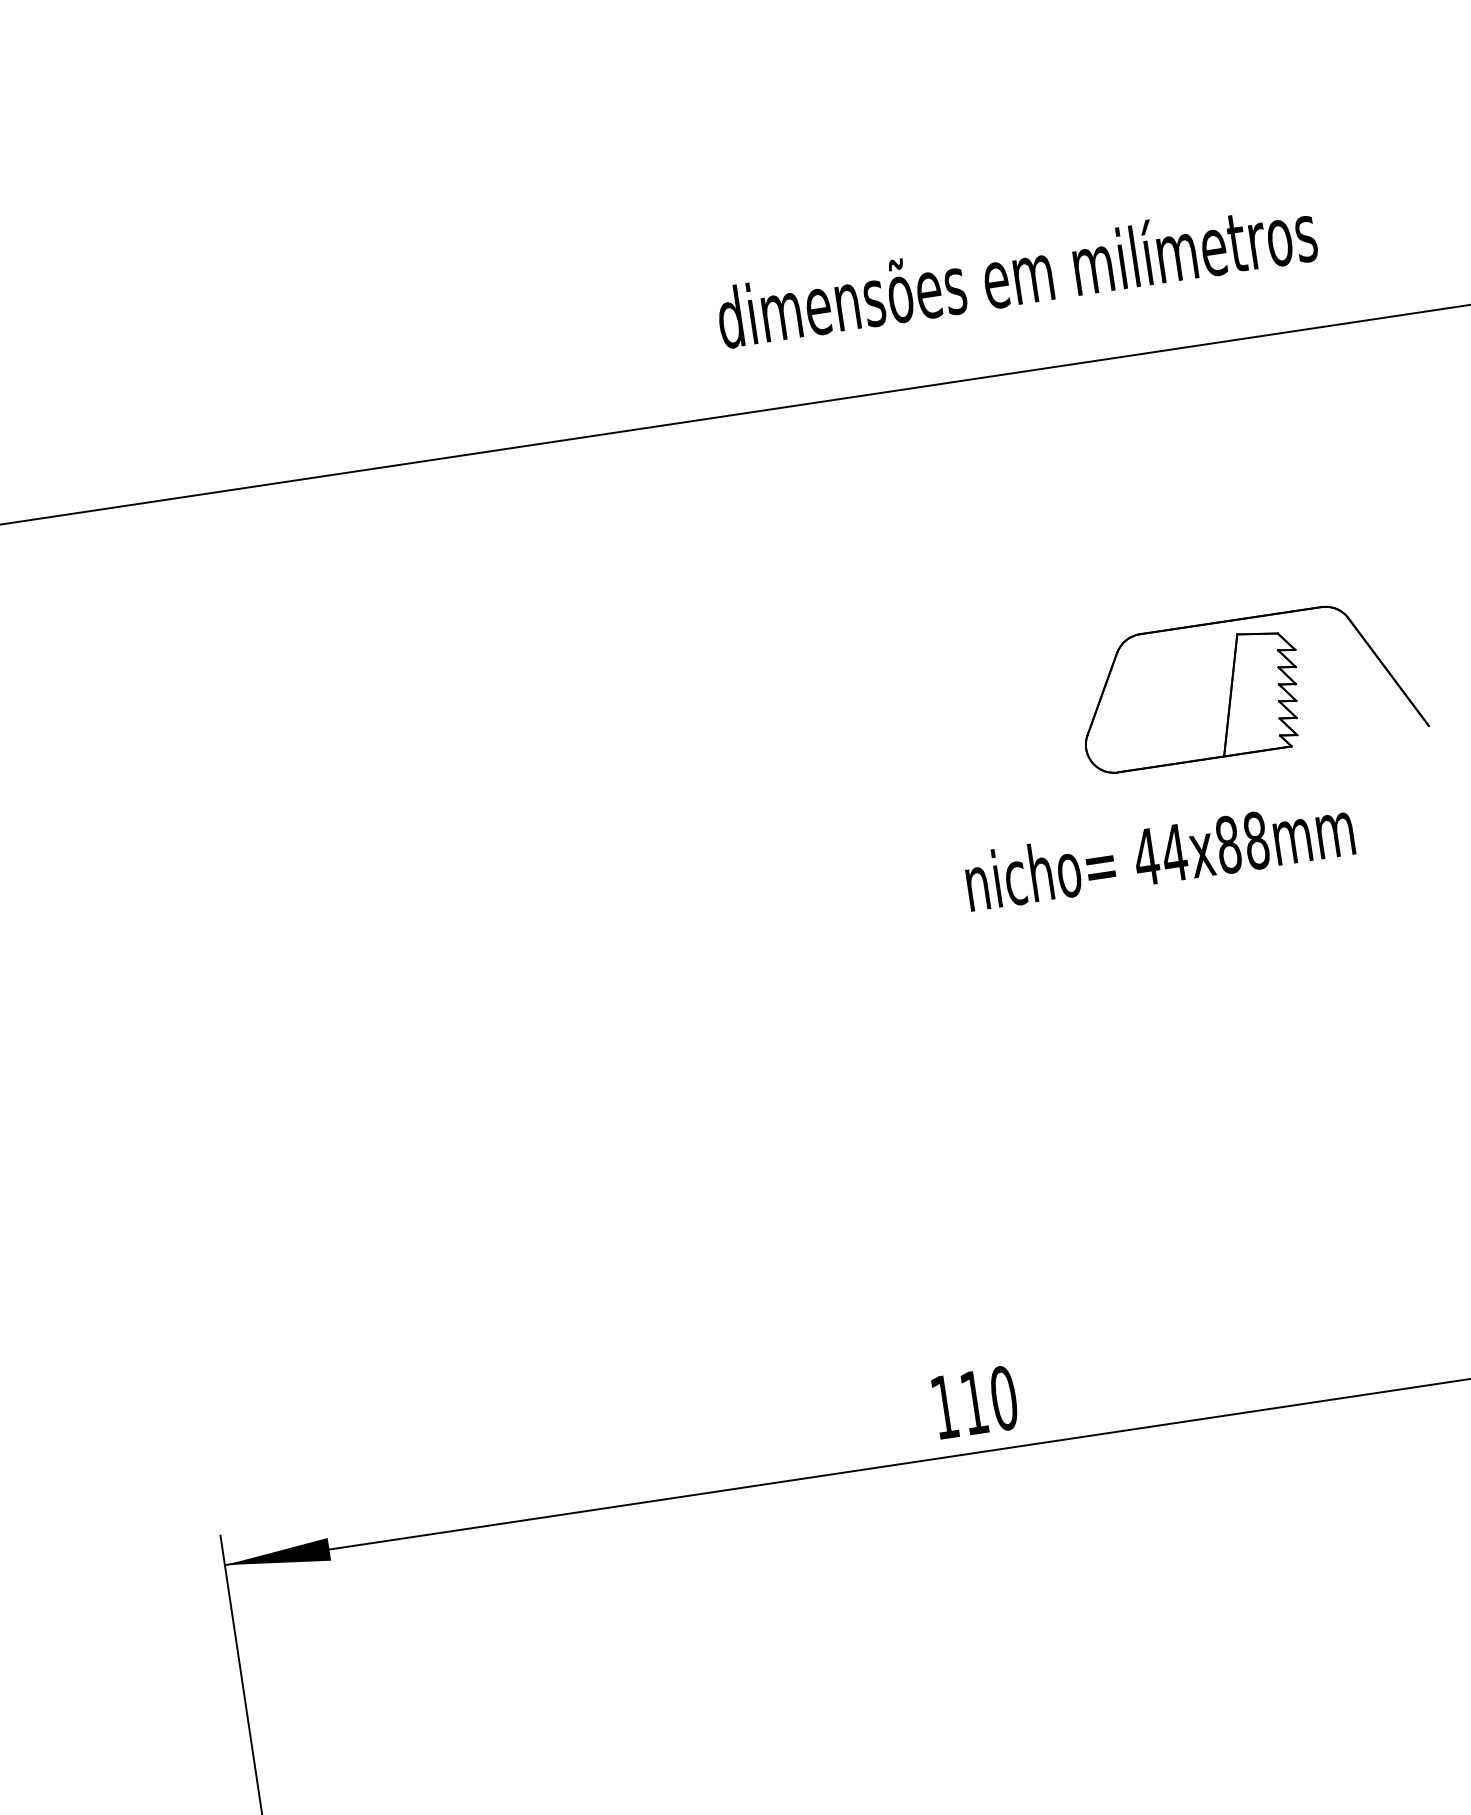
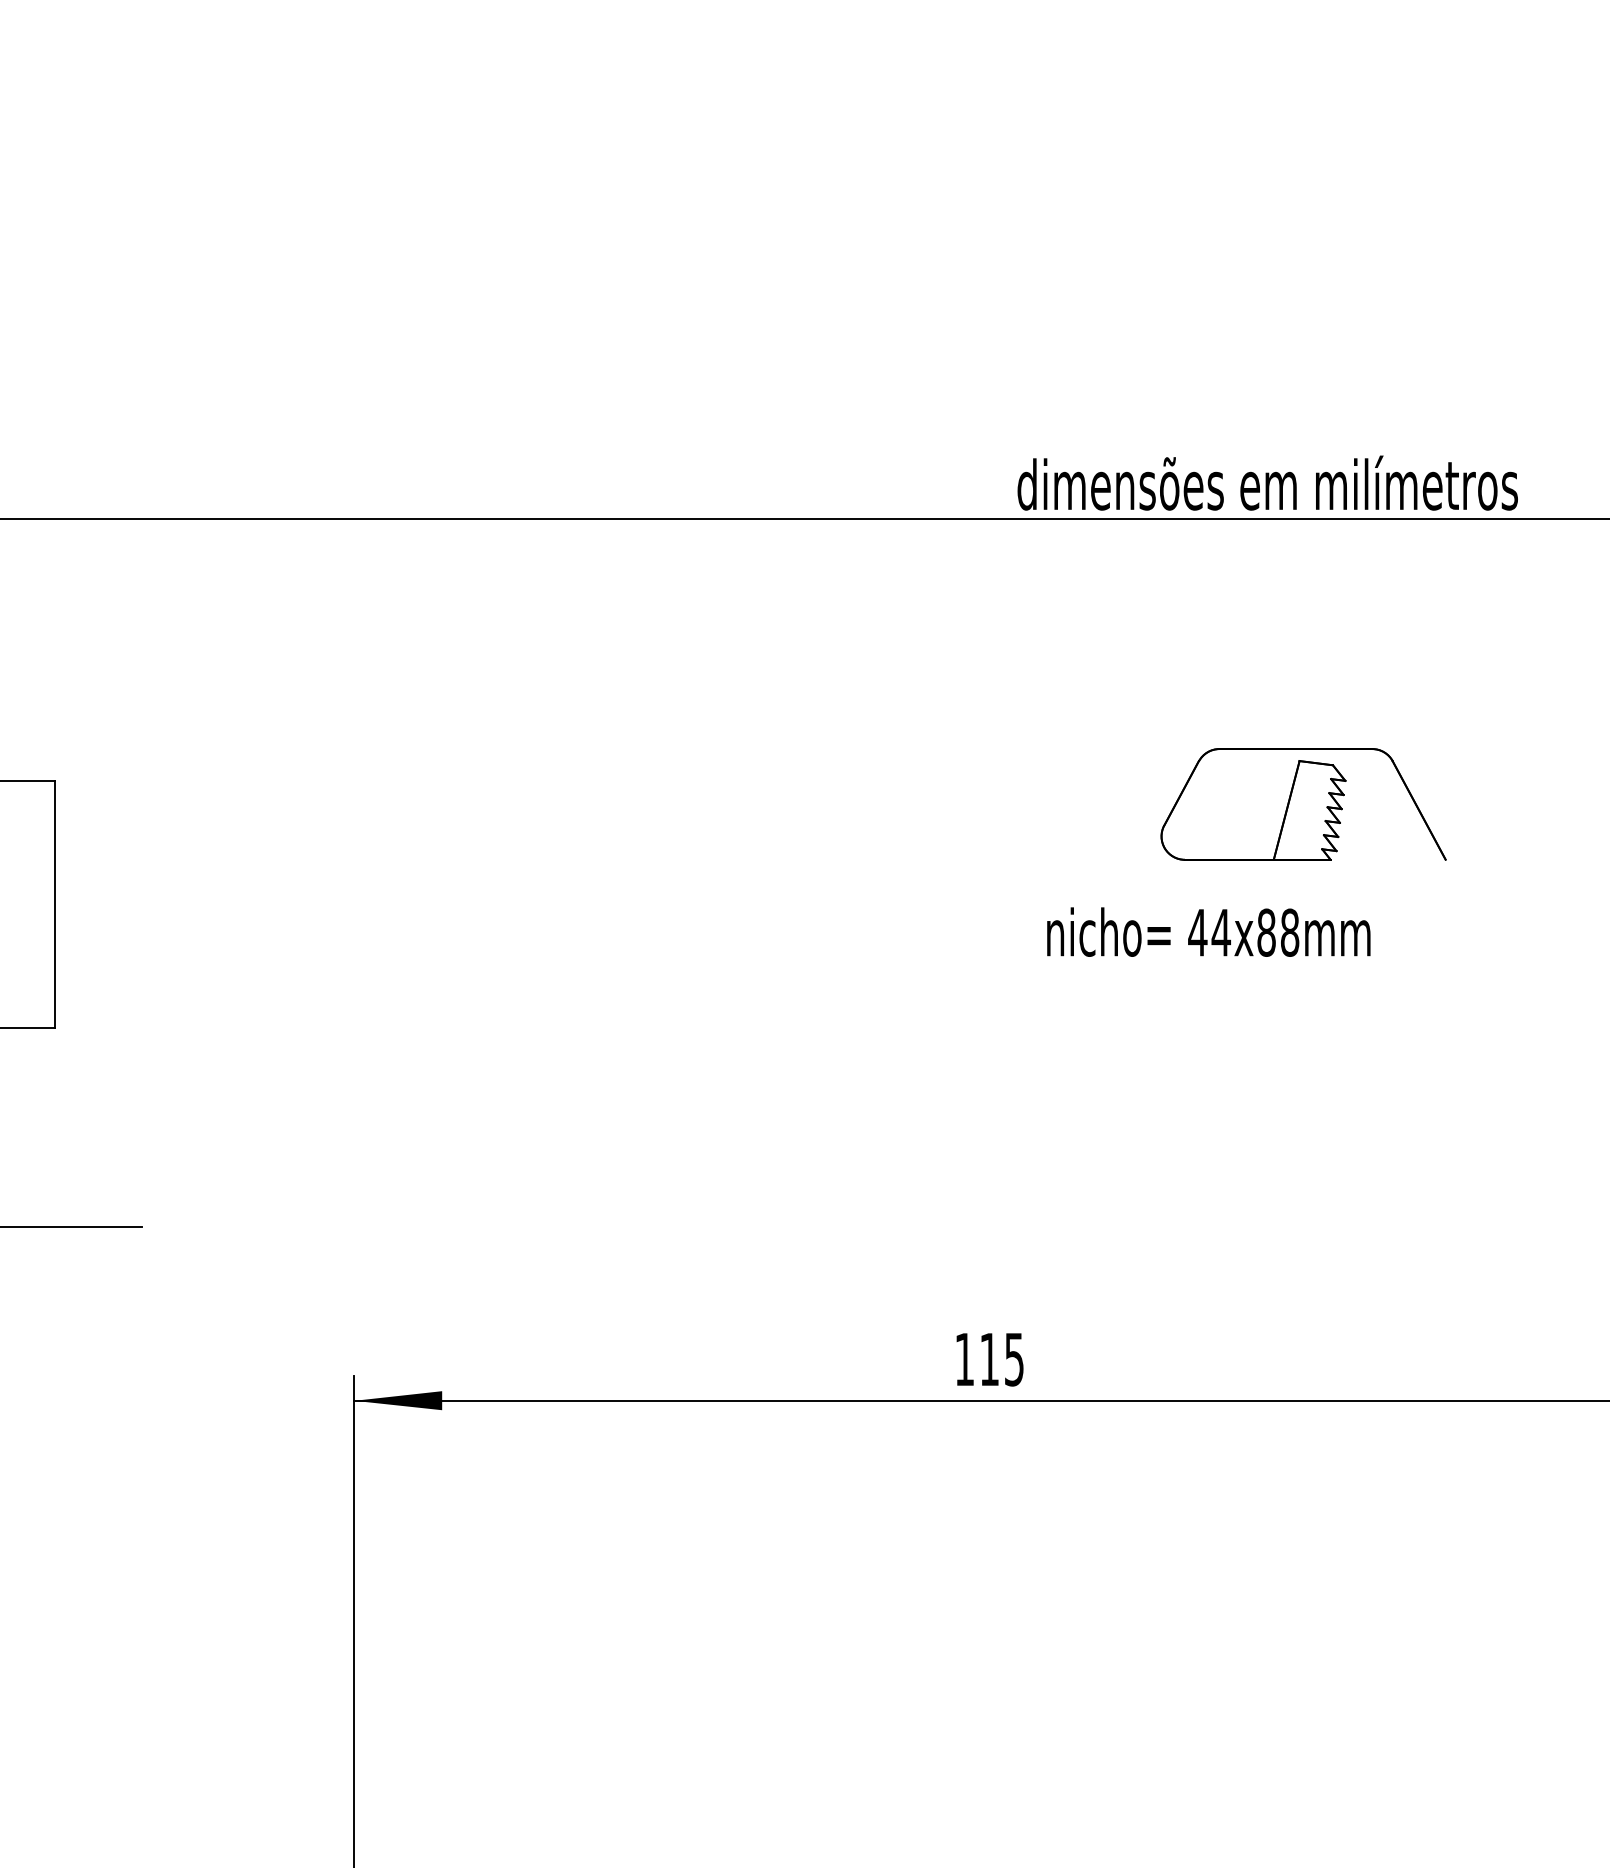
text: (1016, 272) -> (1267, 482), moved
text: (1004, 1398) -> (1014, 1359), 110 -> 115

